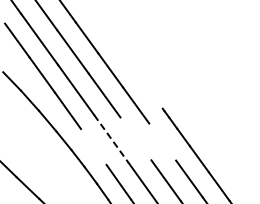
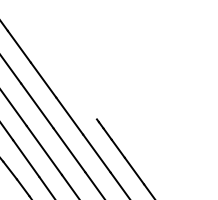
line: (135, 138) -> (69, 149), added
line: (111, 139) -> (44, 150), dashed -> solid
line: (162, 141) -> (96, 153), added
line: (93, 146) -> (25, 158), added

